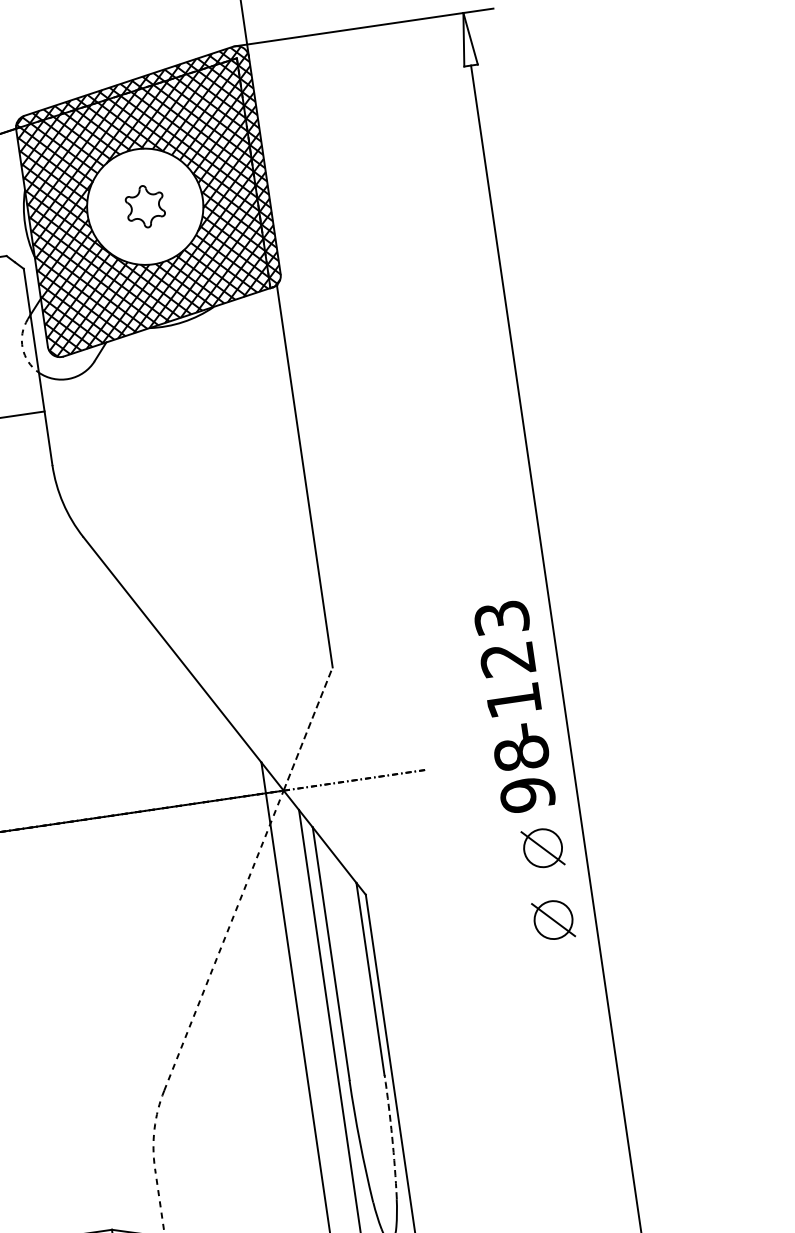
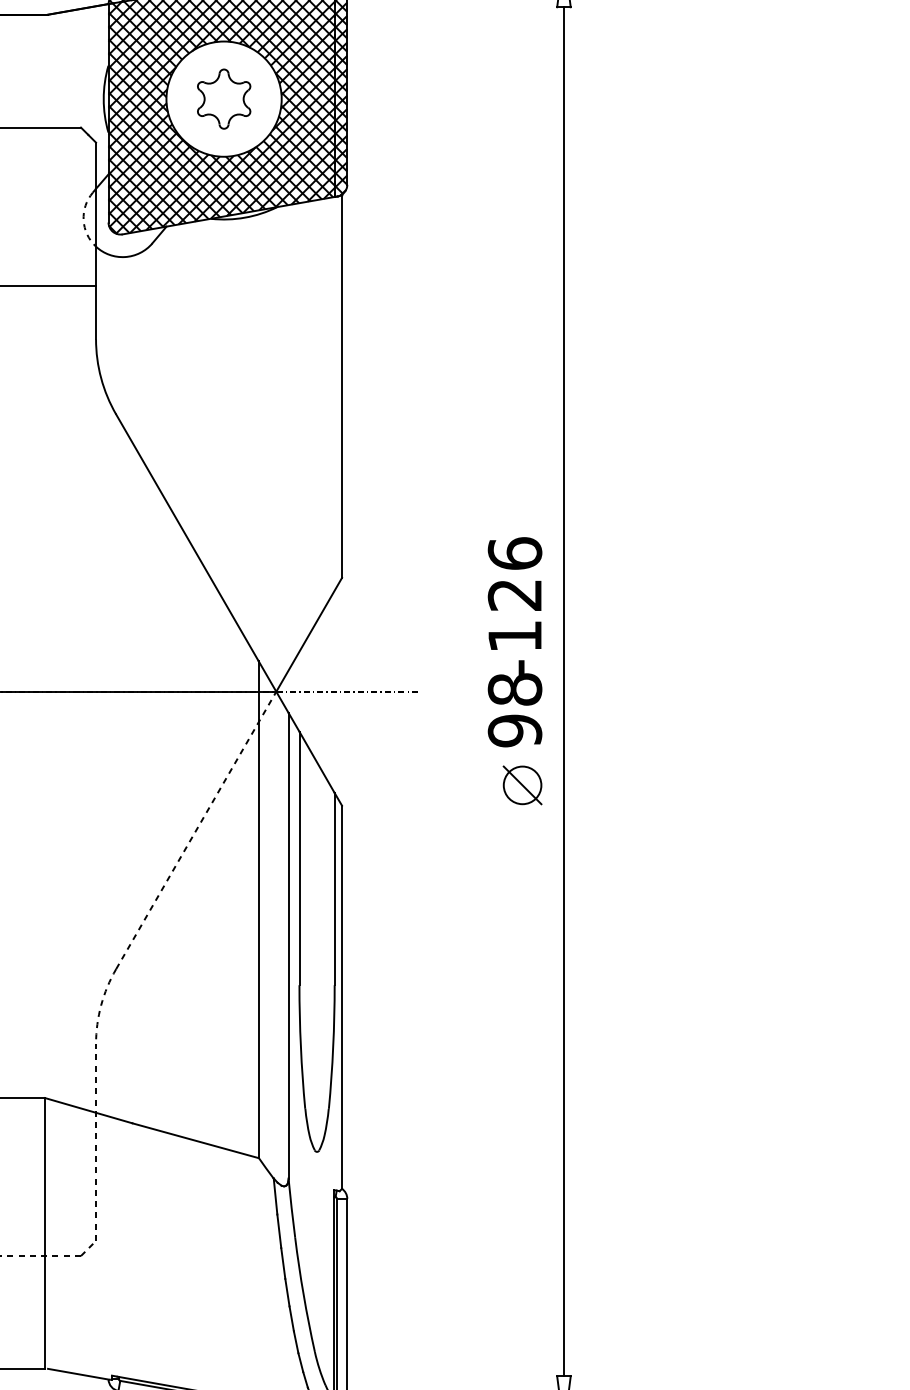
part: (145, 206) -> (224, 98), size x1.43
text: (501, 617) -> (514, 553), -123 -> -126
line: (308, 728) -> (309, 634), dashed -> solid
part: (553, 920) -> (522, 857), removed
arc: (392, 1137) -> (333, 1047), dashed -> solid

